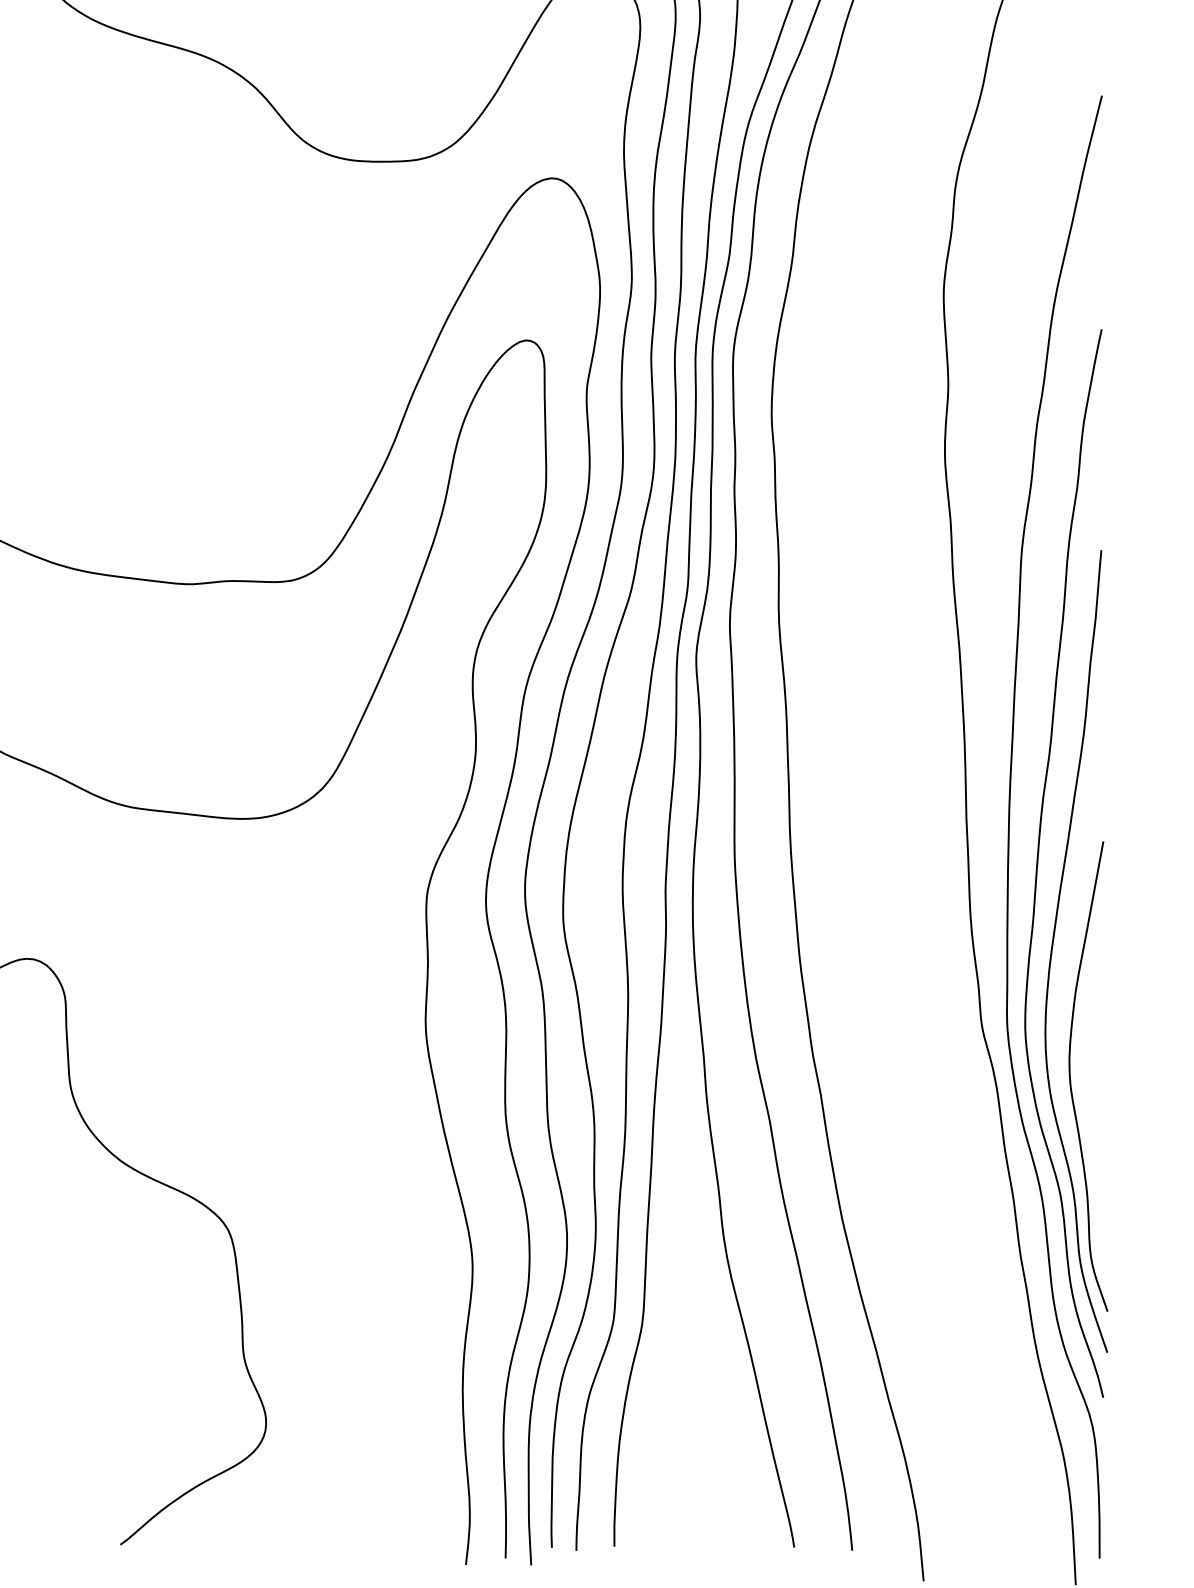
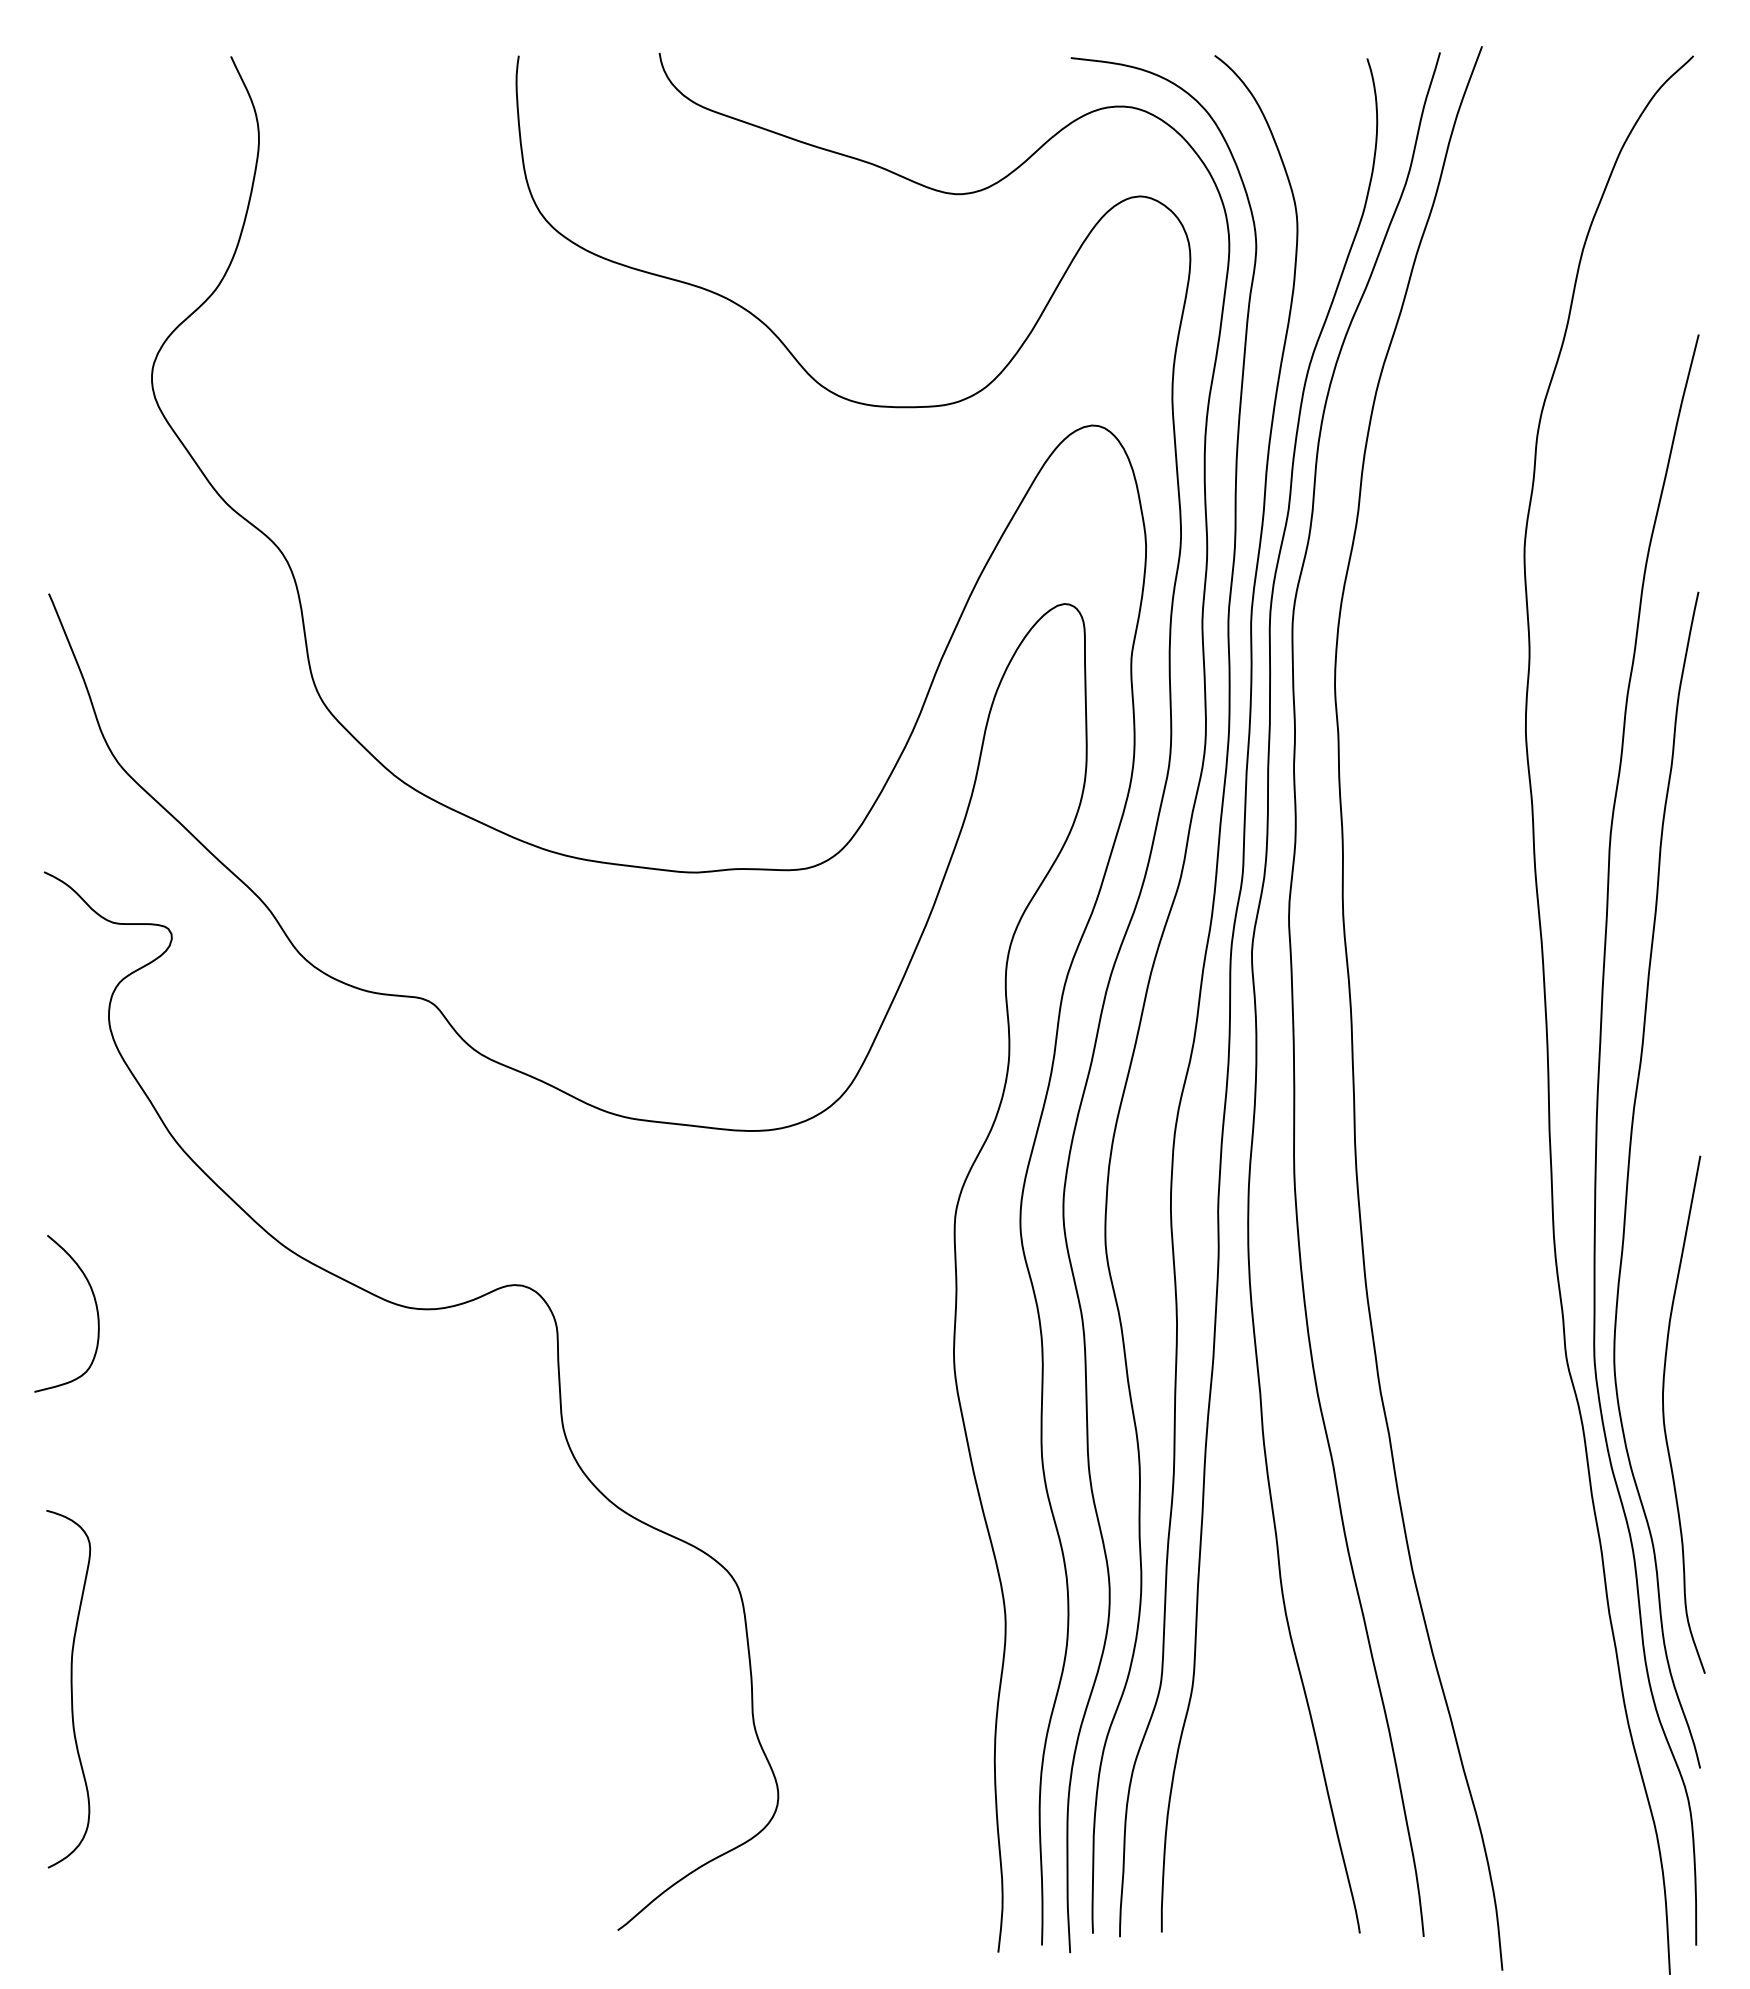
curve: (1053, 945) -> (1645, 1270), removed

